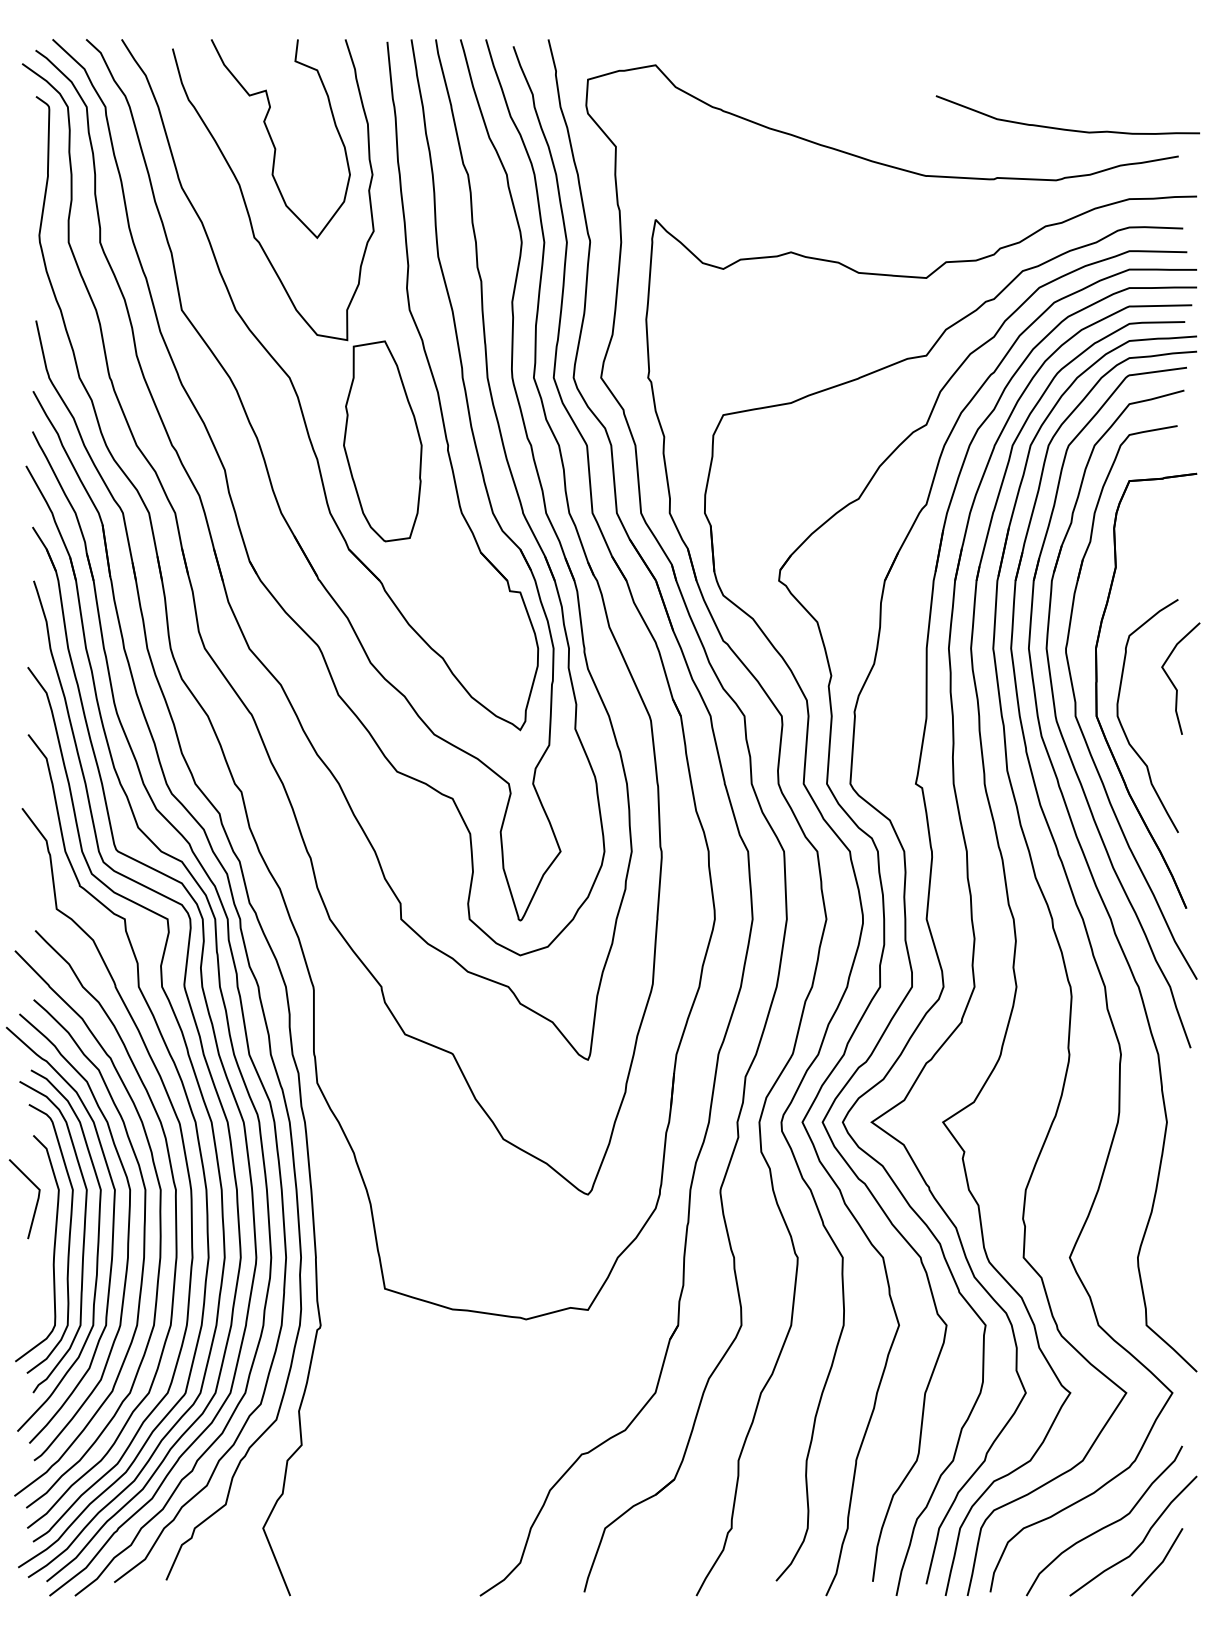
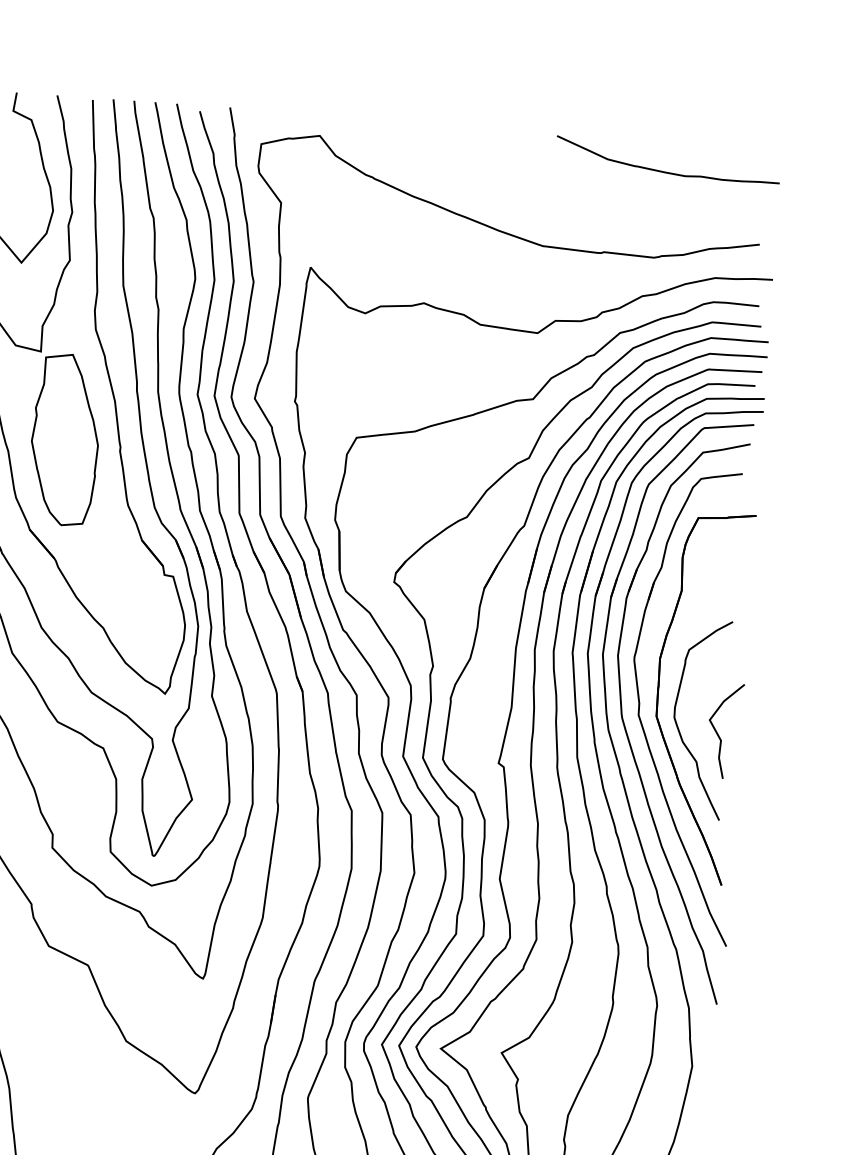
curve: (1065, 128) -> (665, 171), moved
curve: (1173, 682) -> (718, 733), moved

